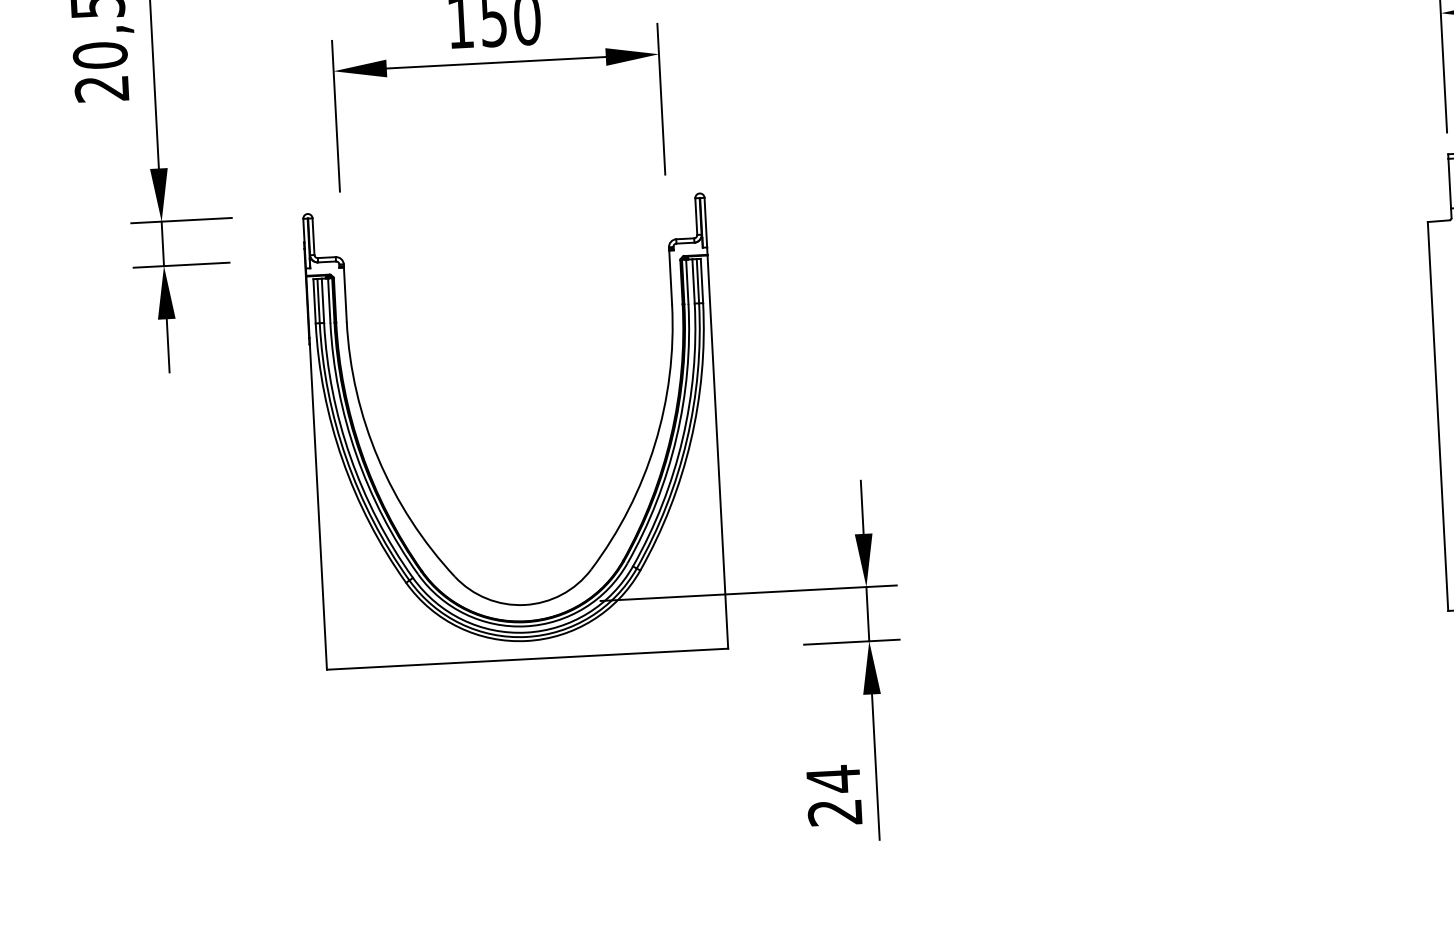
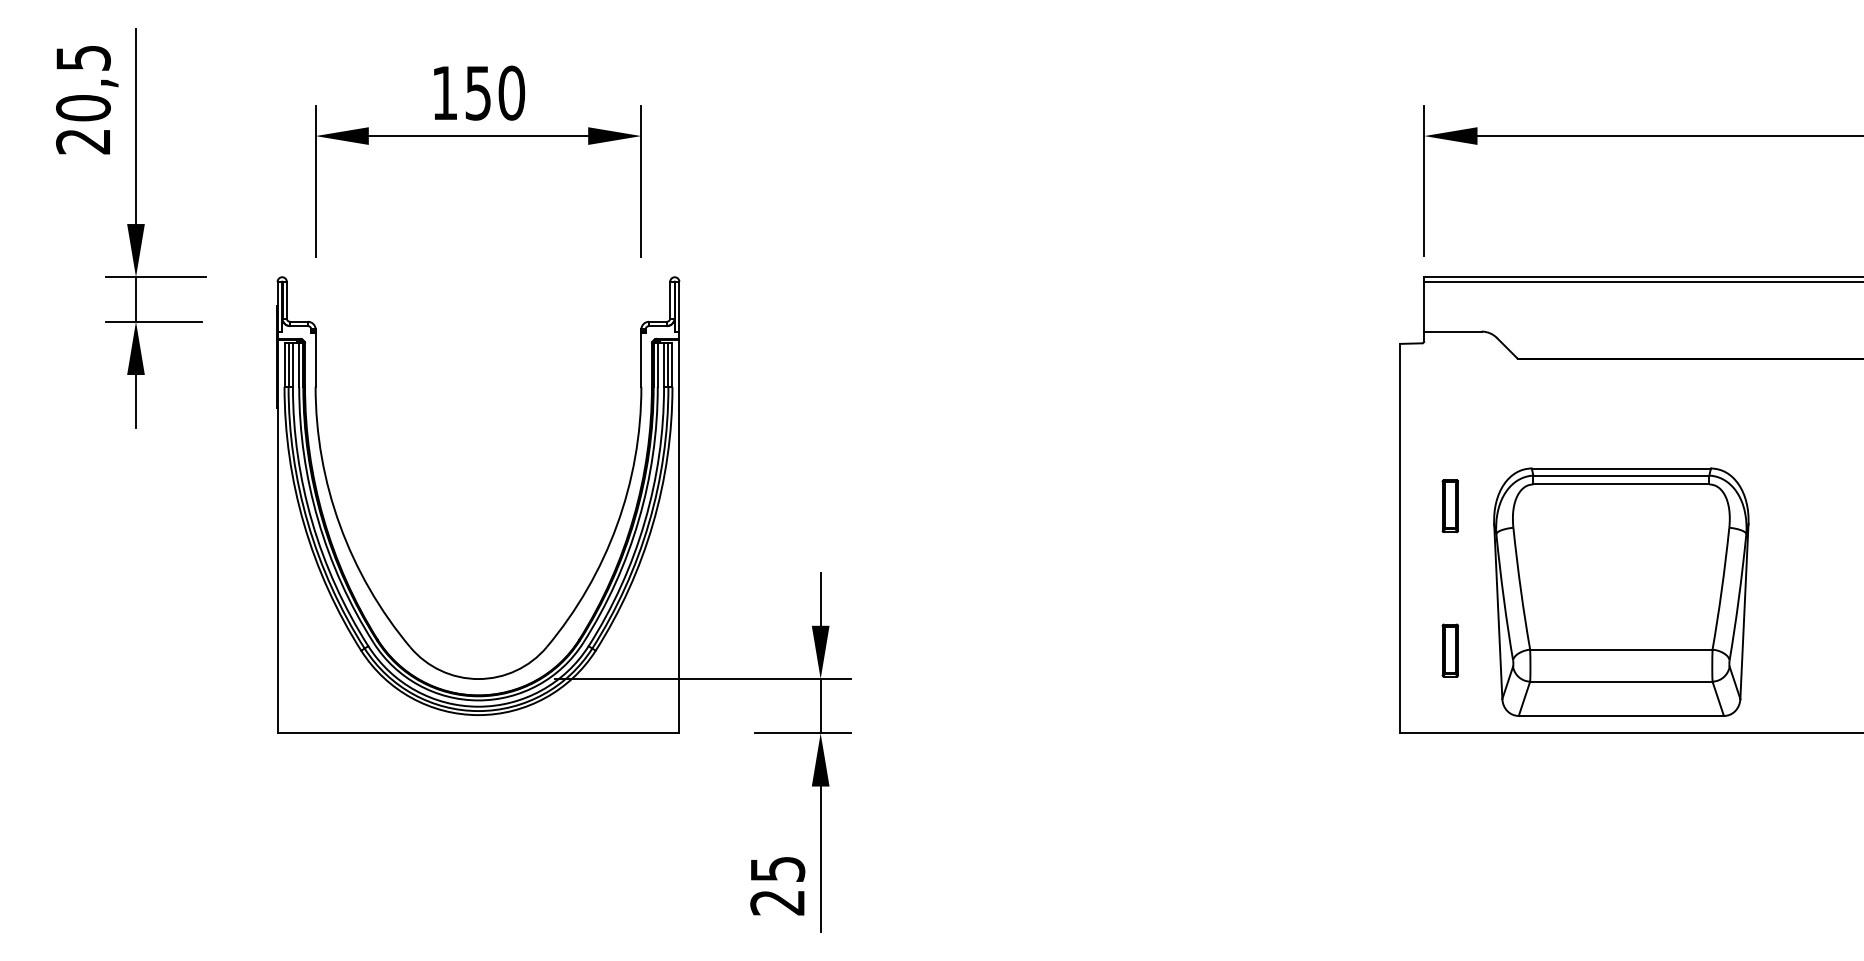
text: (834, 779) -> (778, 869), 24 -> 25

